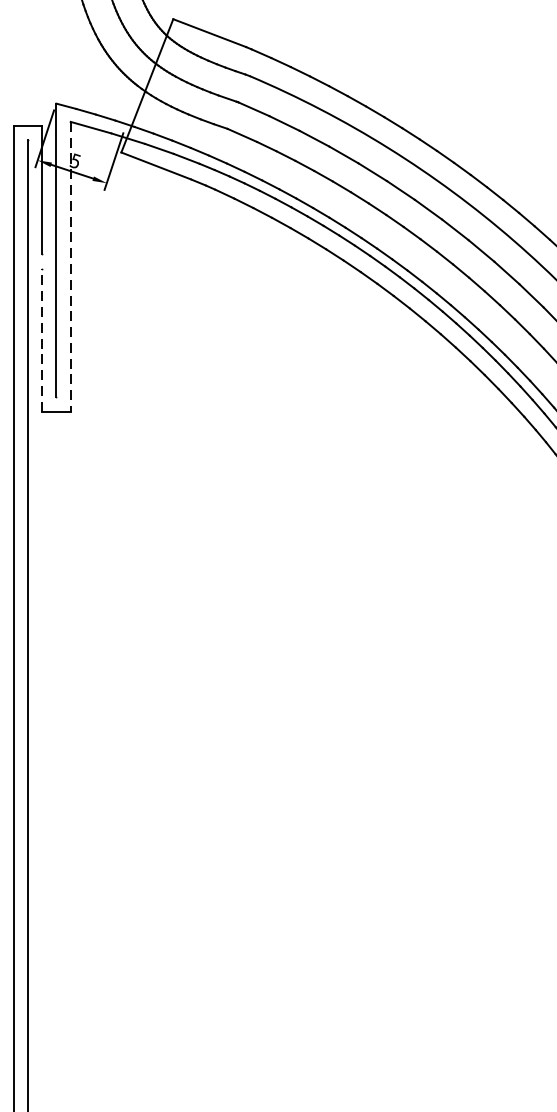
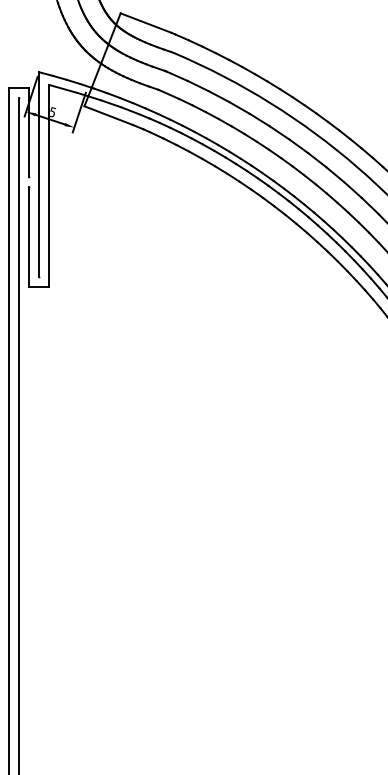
line: (71, 266) -> (49, 185), dashed -> solid
line: (42, 340) -> (29, 237), dashed -> solid

